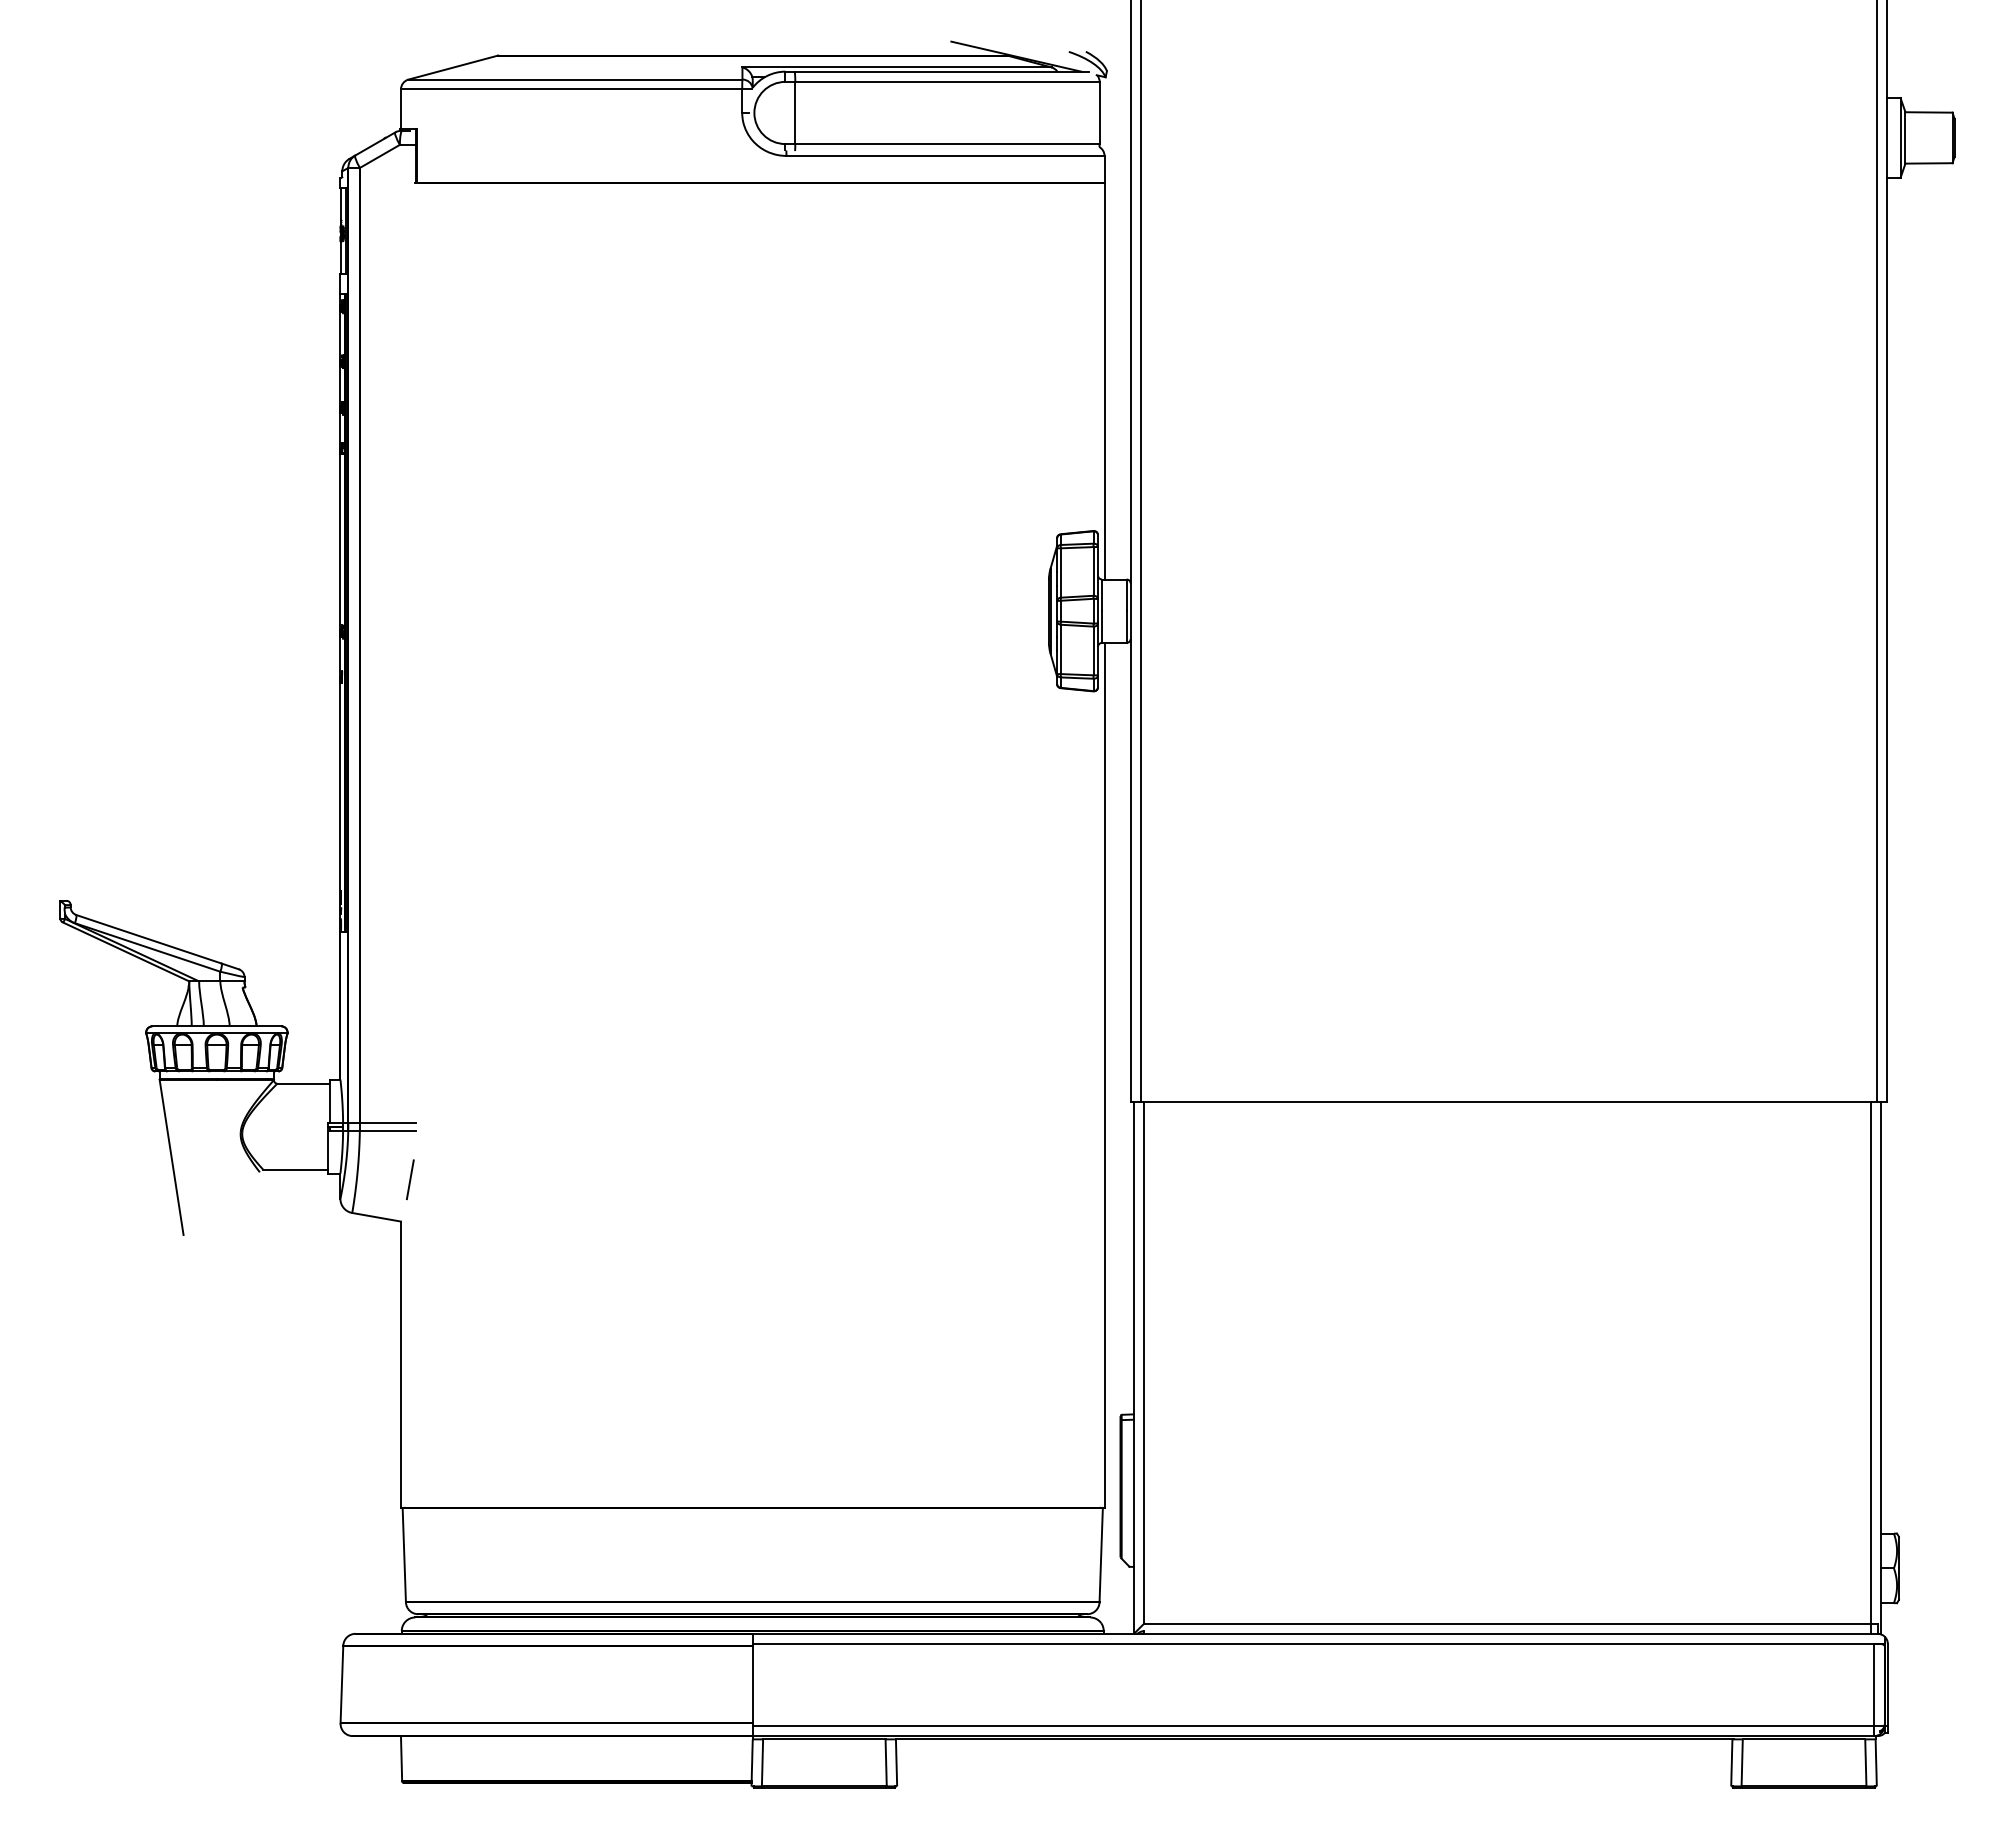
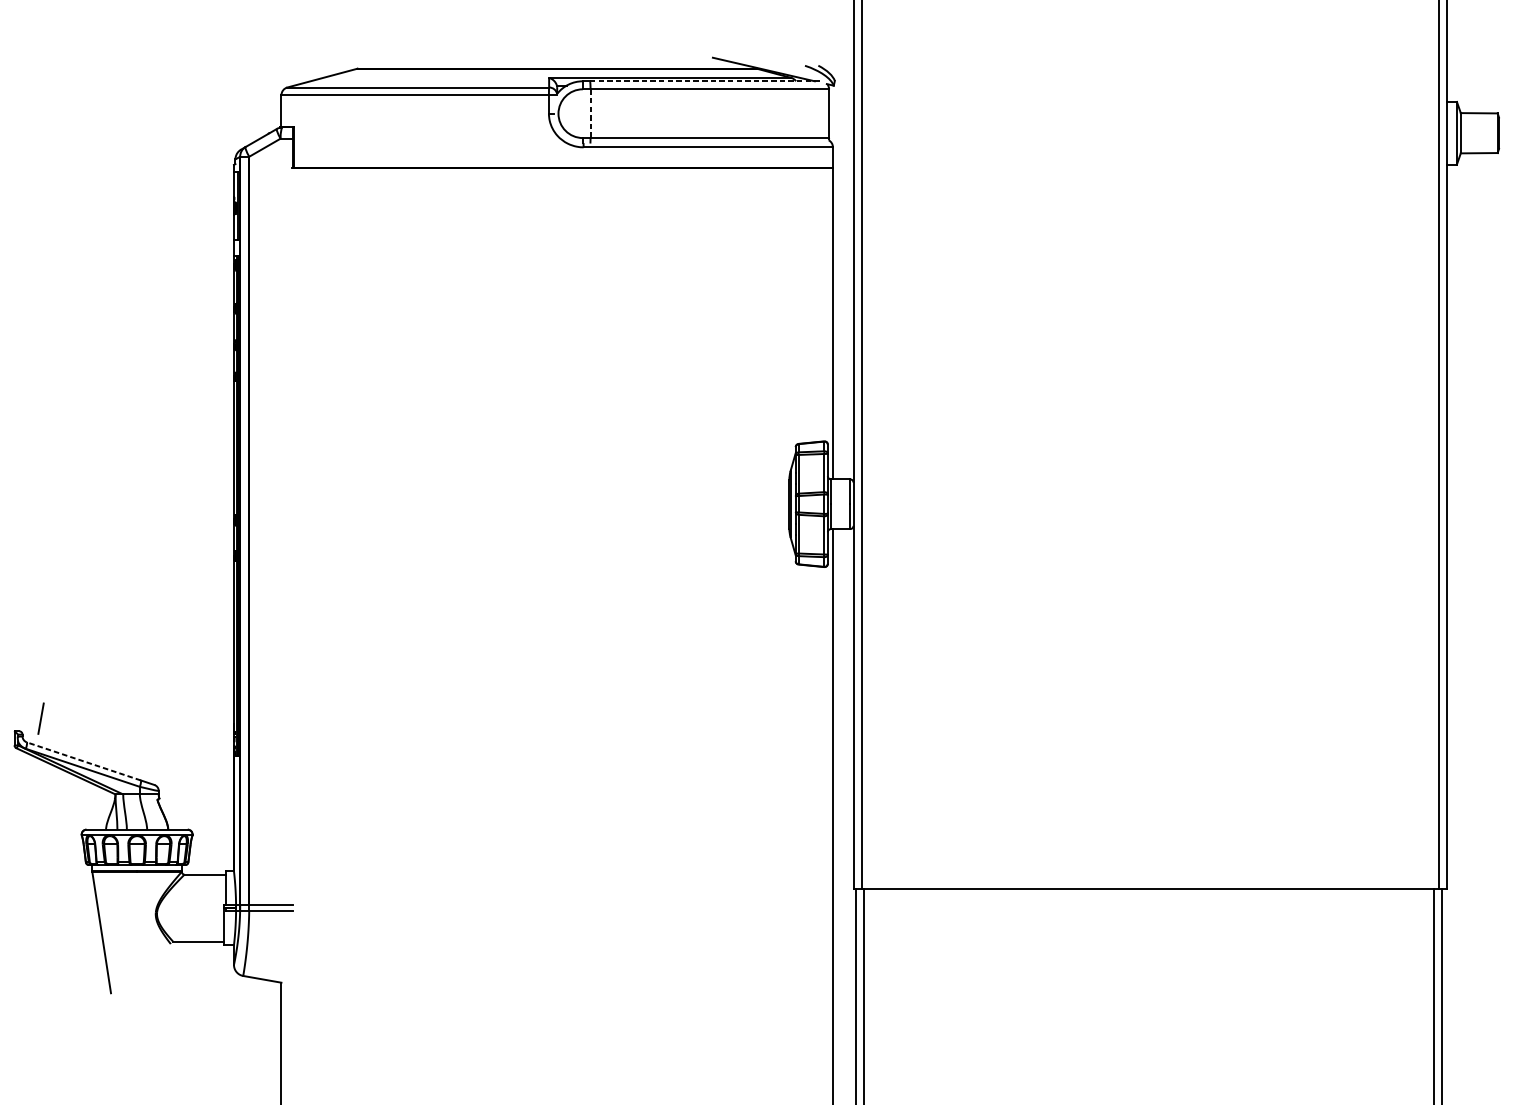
line: (942, 71) -> (705, 81), solid -> dashed
line: (795, 113) -> (590, 114), solid -> dashed
line: (148, 939) -> (83, 761), solid -> dashed
line: (410, 1179) -> (41, 718), moved

